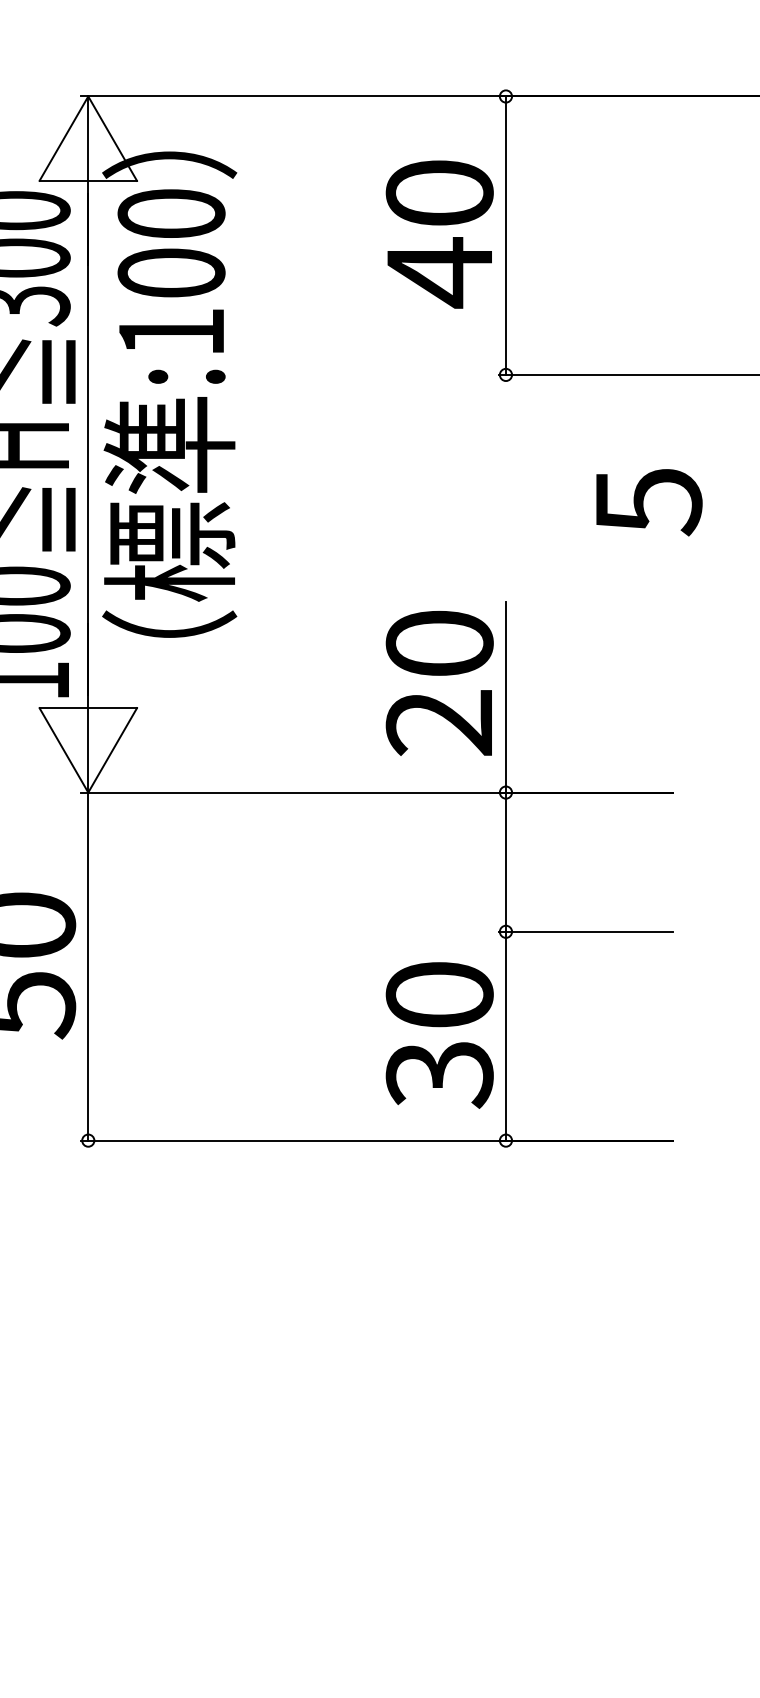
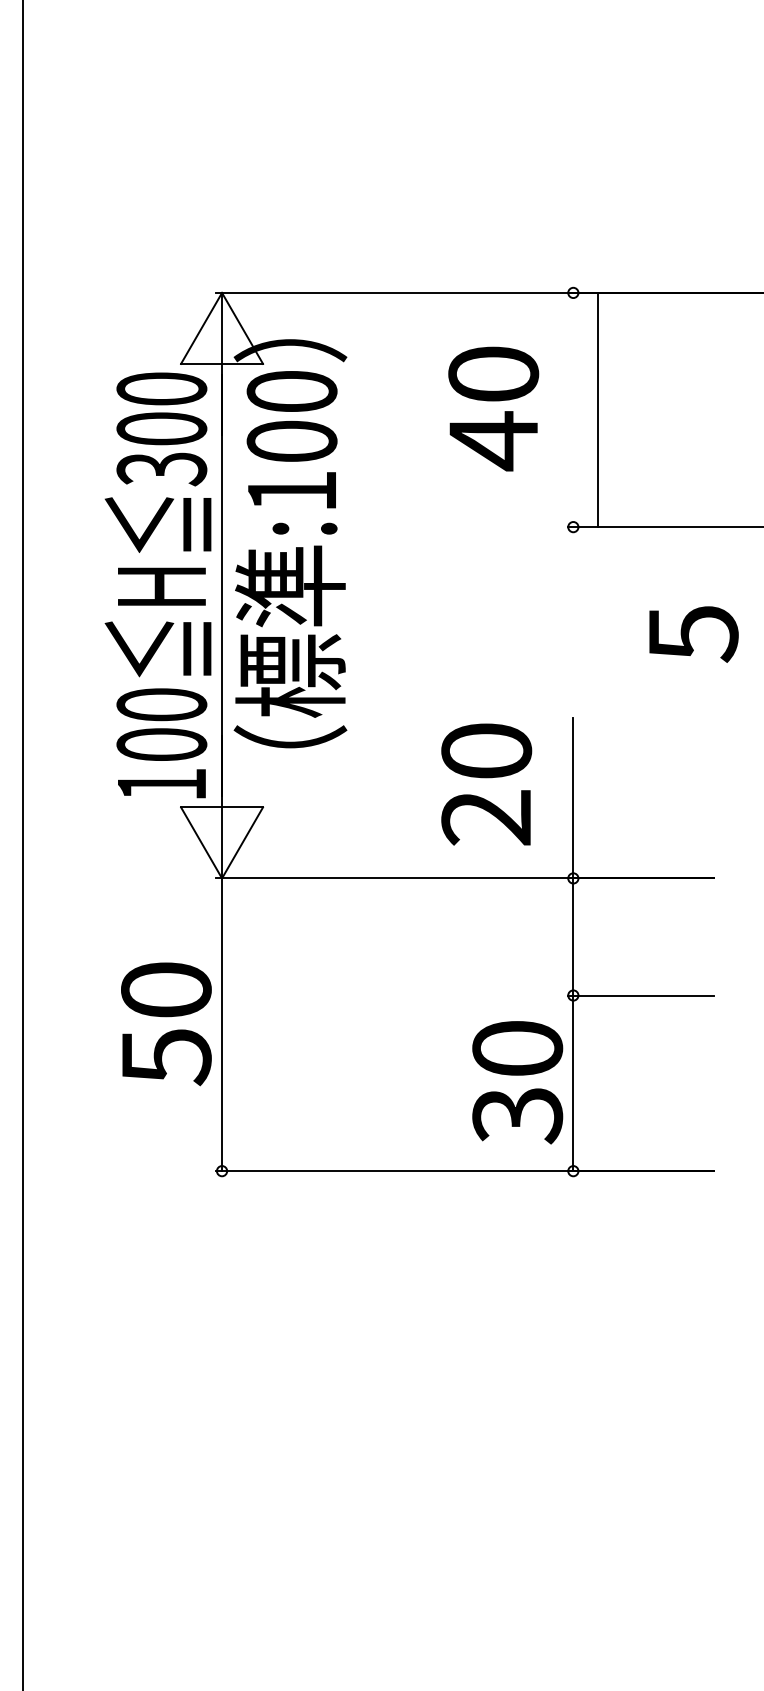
text: (439, 233) -> (493, 408), moved
line: (506, 235) -> (598, 409), moved
text: (439, 683) -> (486, 784), moved

